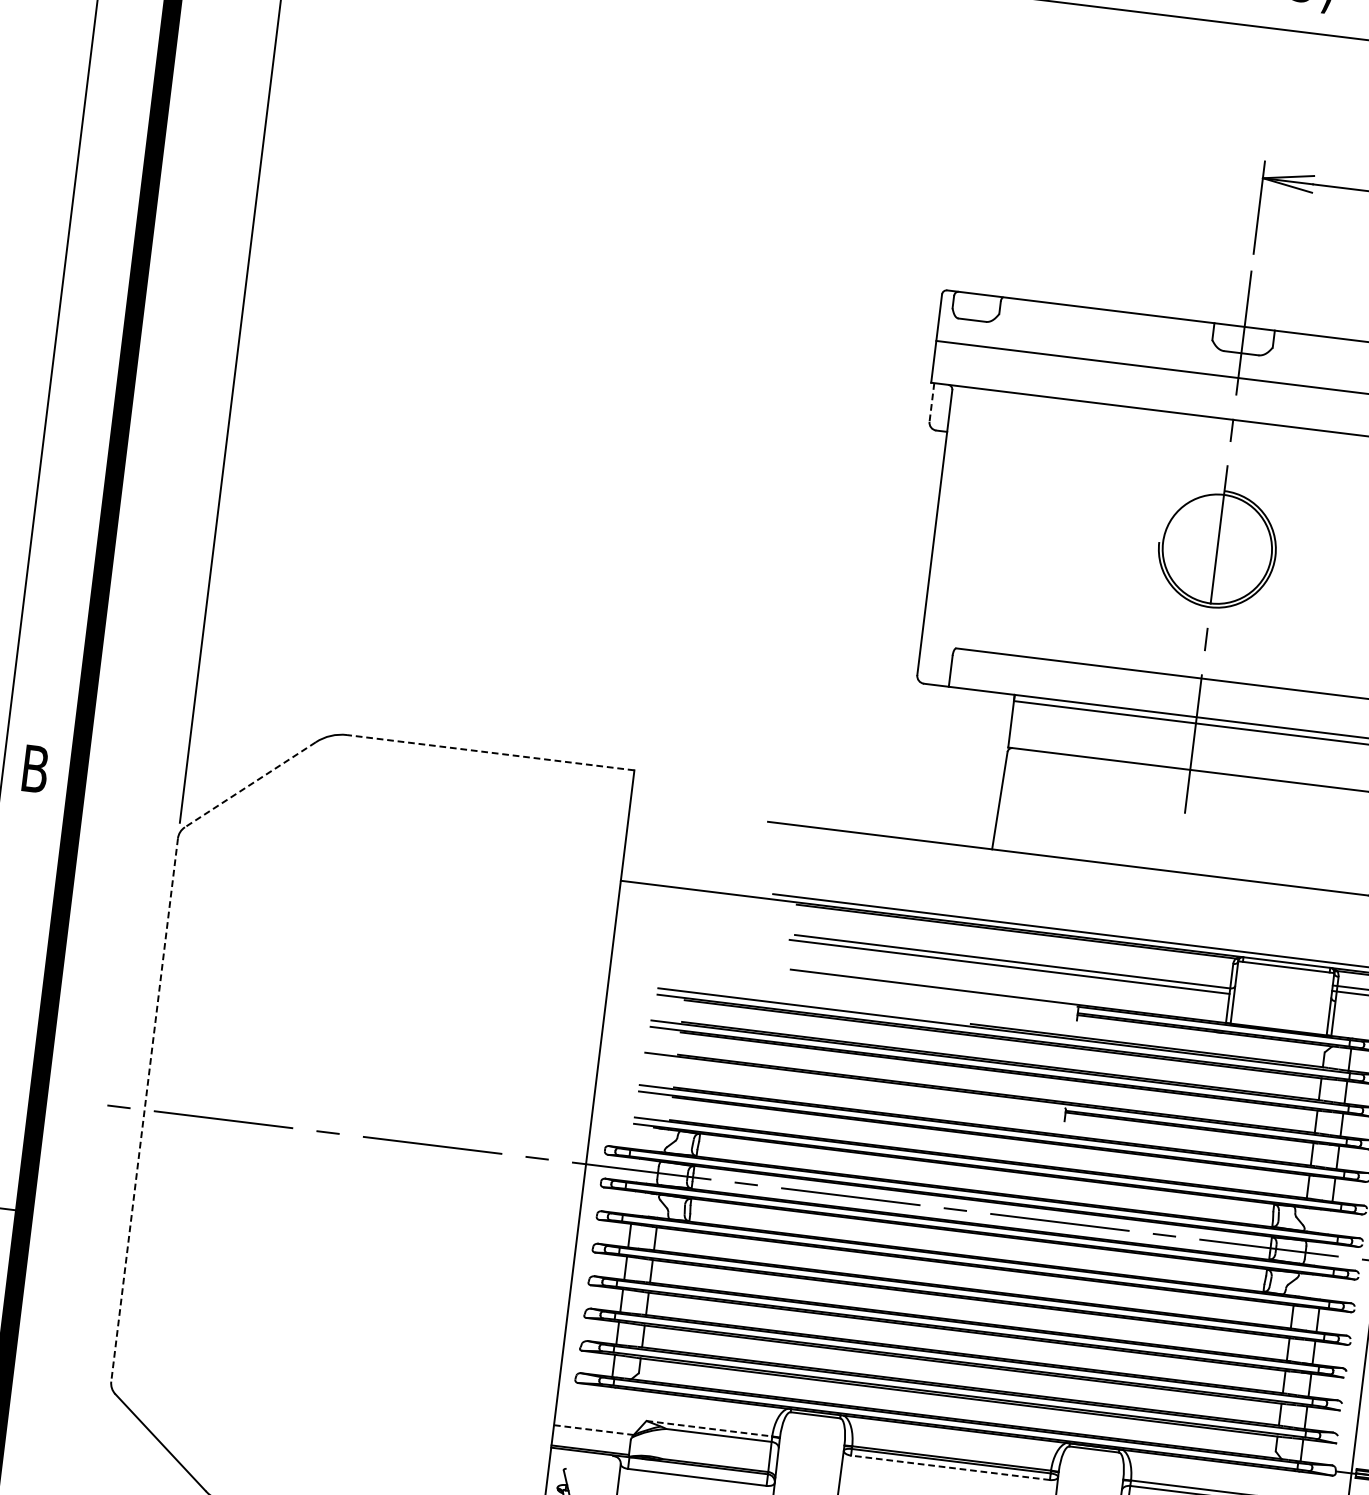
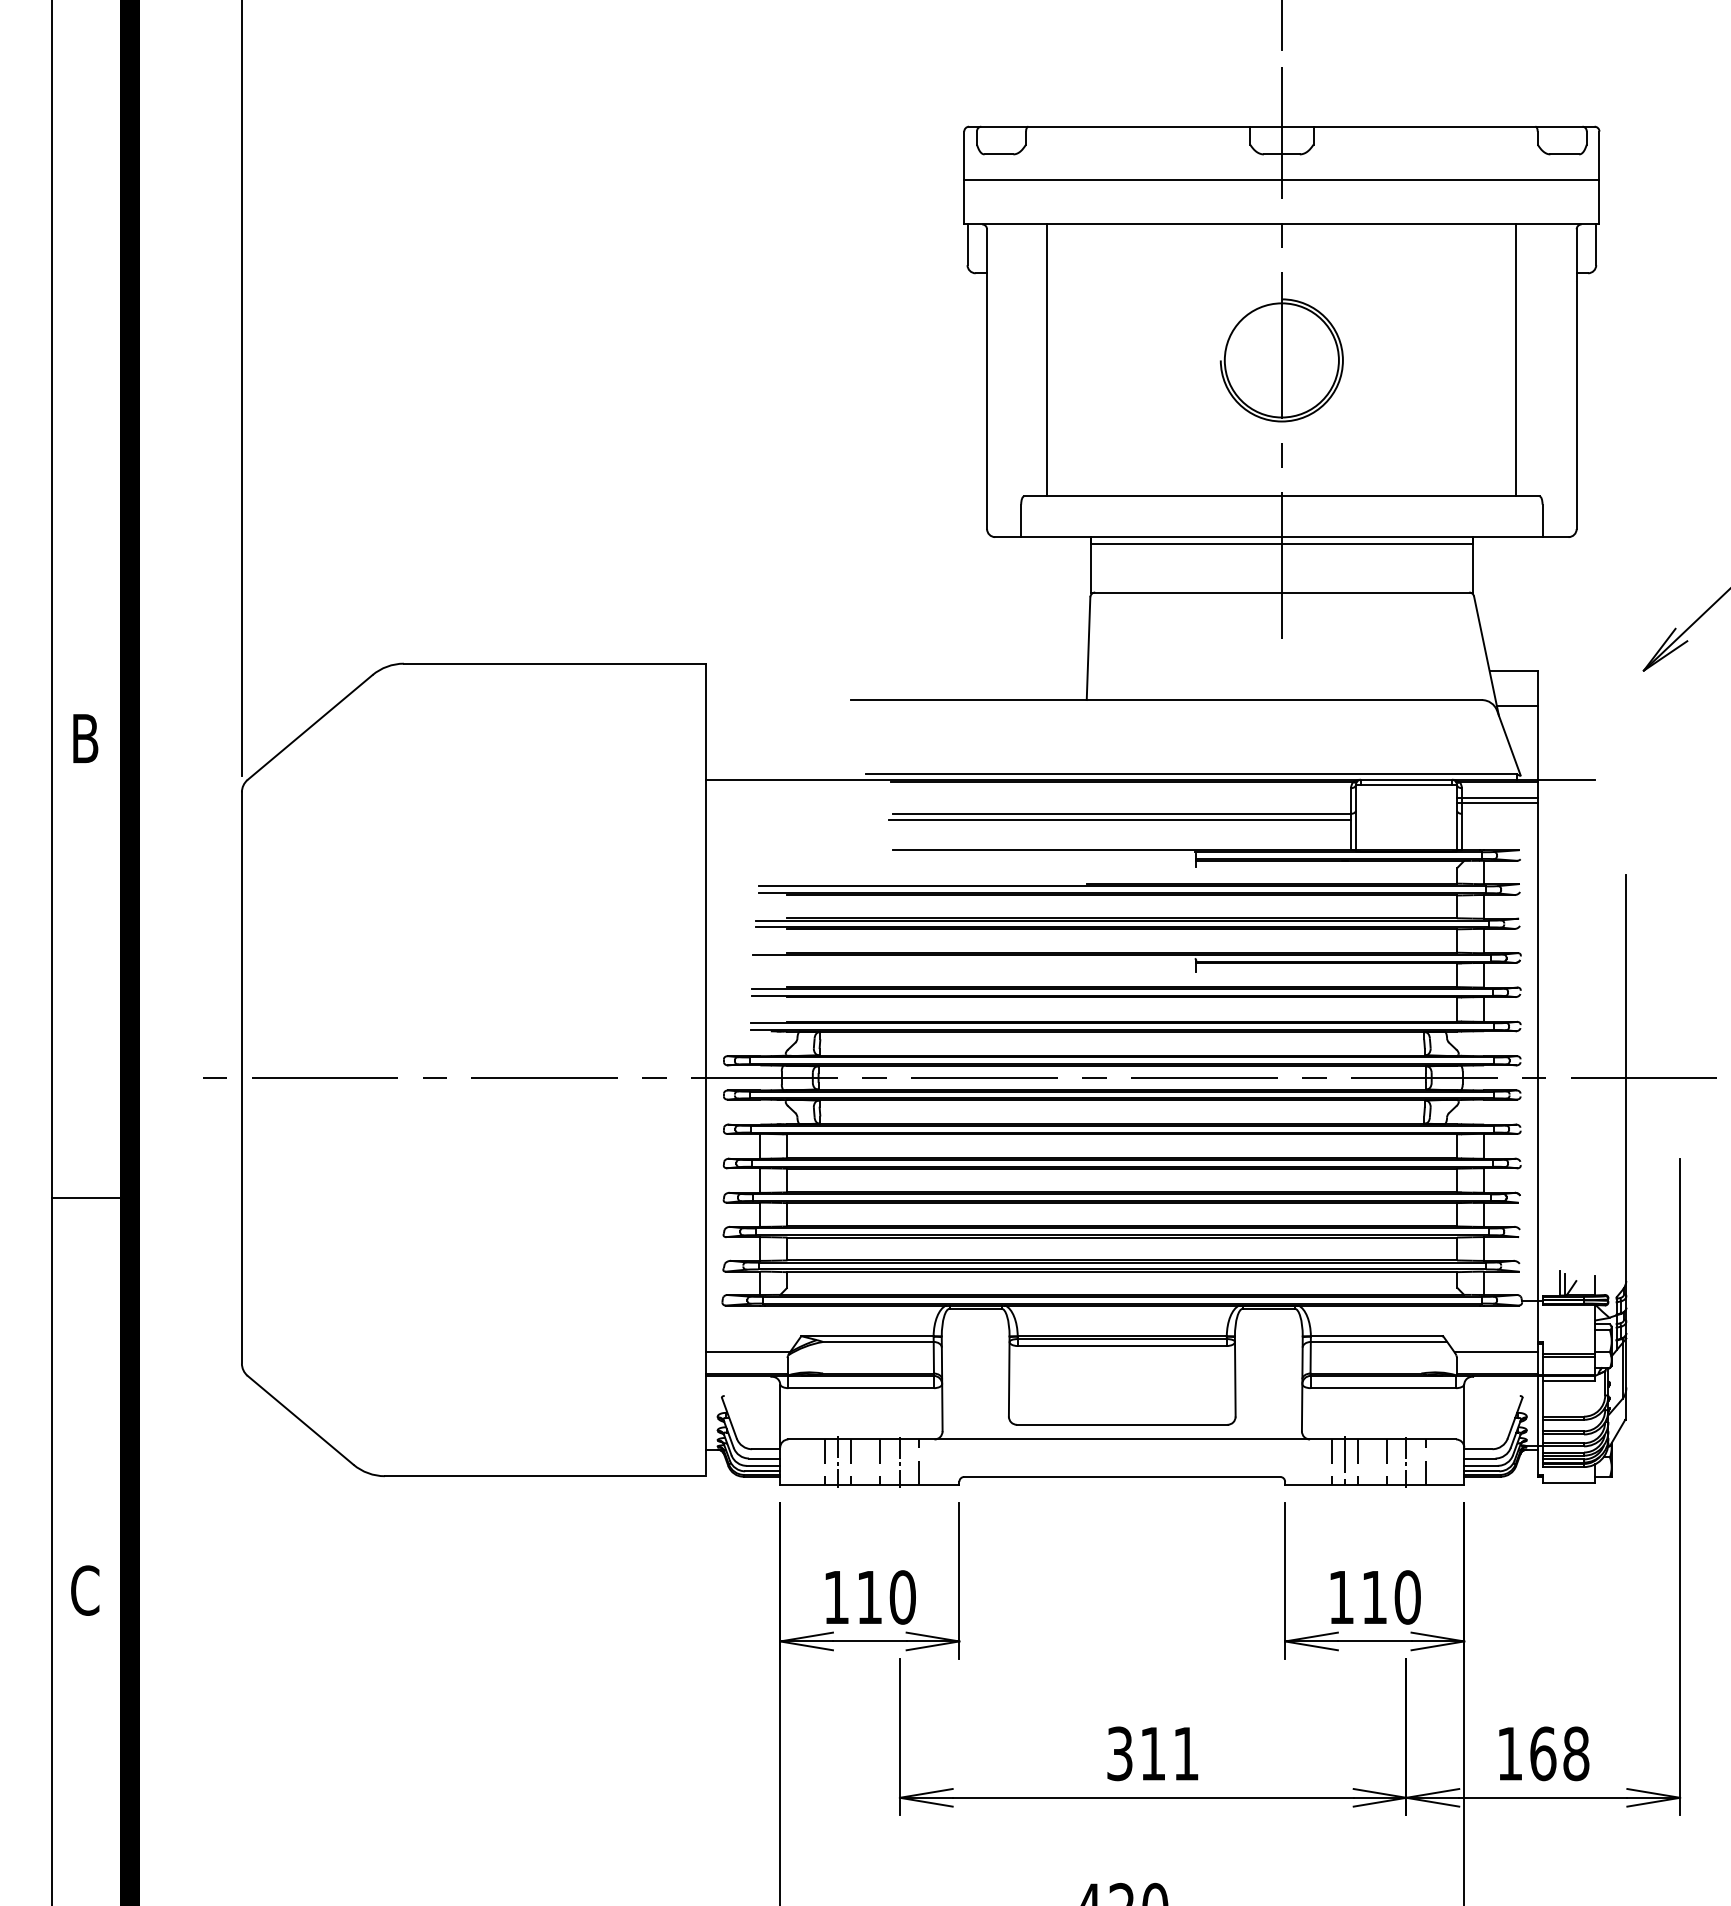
line: (931, 403) -> (967, 245), dashed -> solid
line: (994, 521) -> (1047, 360), added
line: (490, 752) -> (554, 663), dashed -> solid
line: (249, 784) -> (309, 727), dashed -> solid
line: (144, 1109) -> (241, 1077), dashed -> solid
line: (709, 1428) -> (867, 1336), dashed -> solid
line: (594, 1430) -> (748, 1352), dashed -> solid
line: (950, 1468) -> (1122, 1346), dashed -> solid

